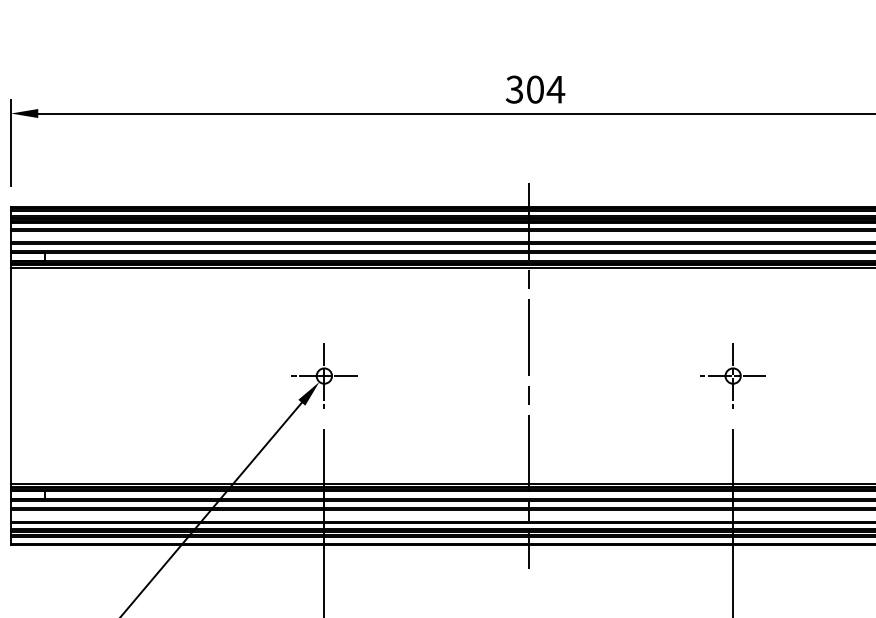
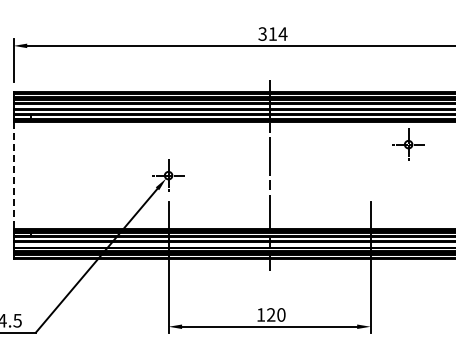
text: (534, 88) -> (272, 33), 304 -> 314
part: (732, 375) -> (408, 144), moved
line: (10, 377) -> (13, 176), solid -> dashed

